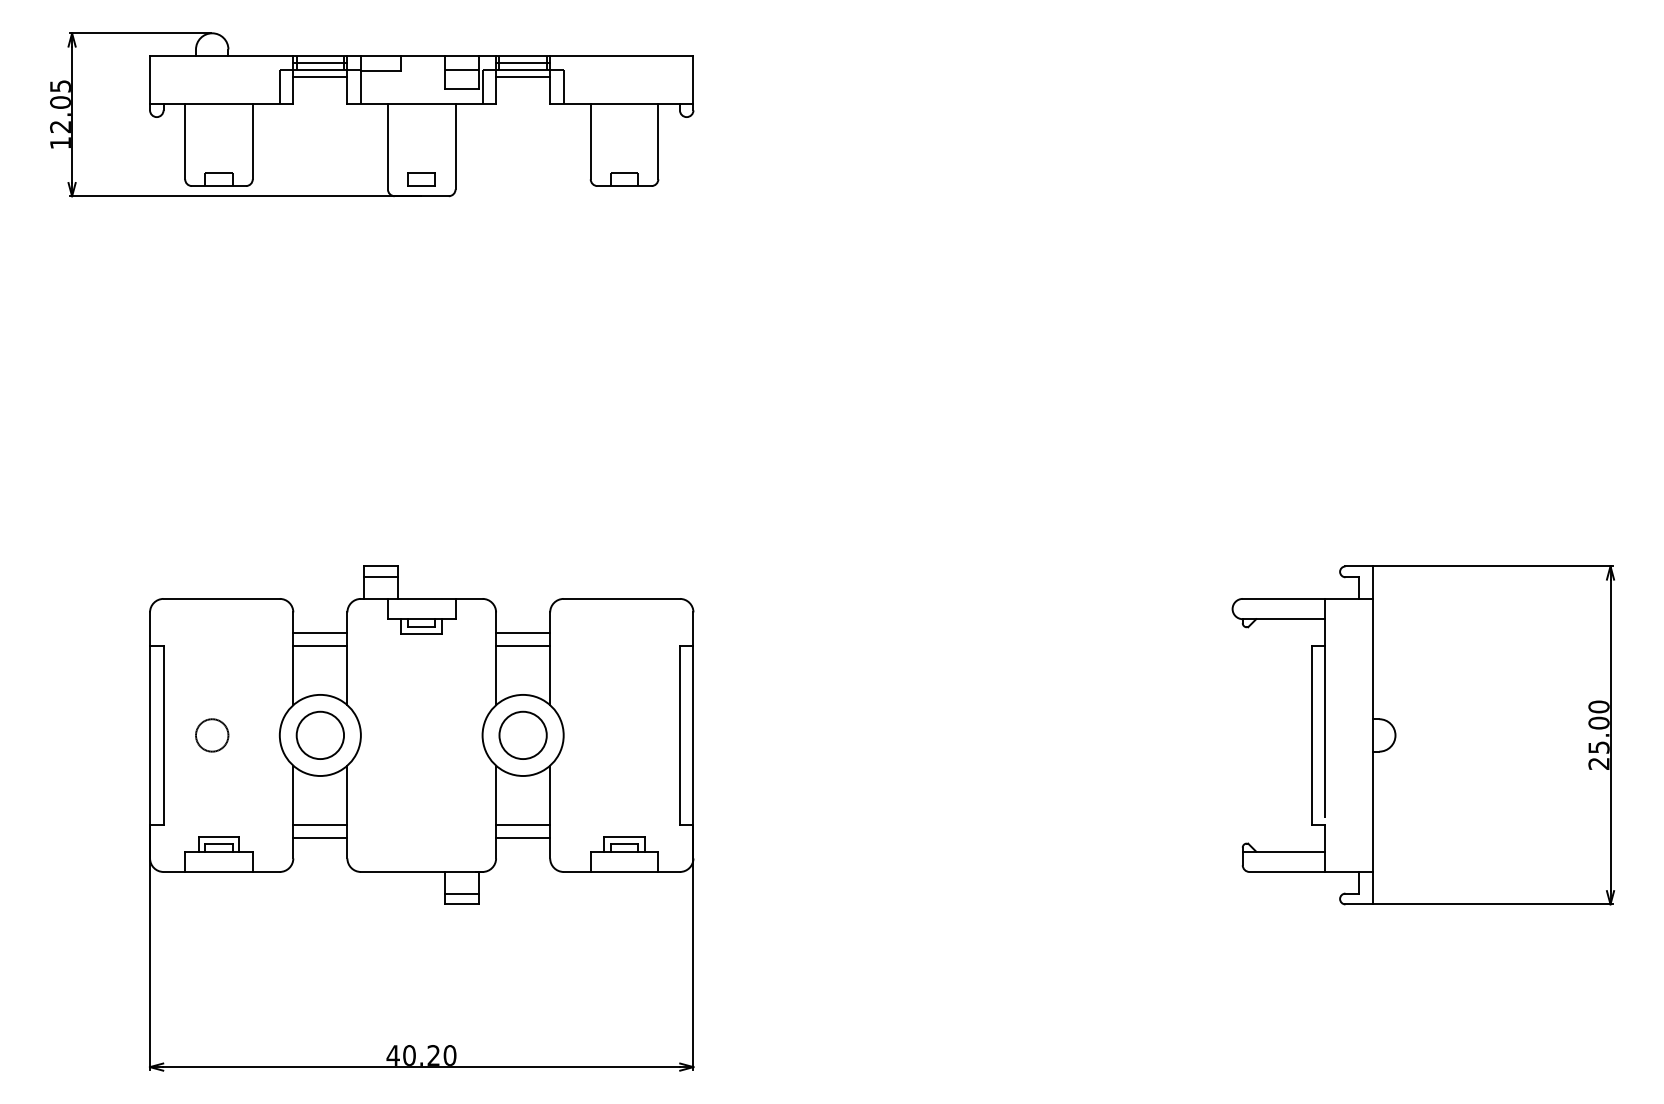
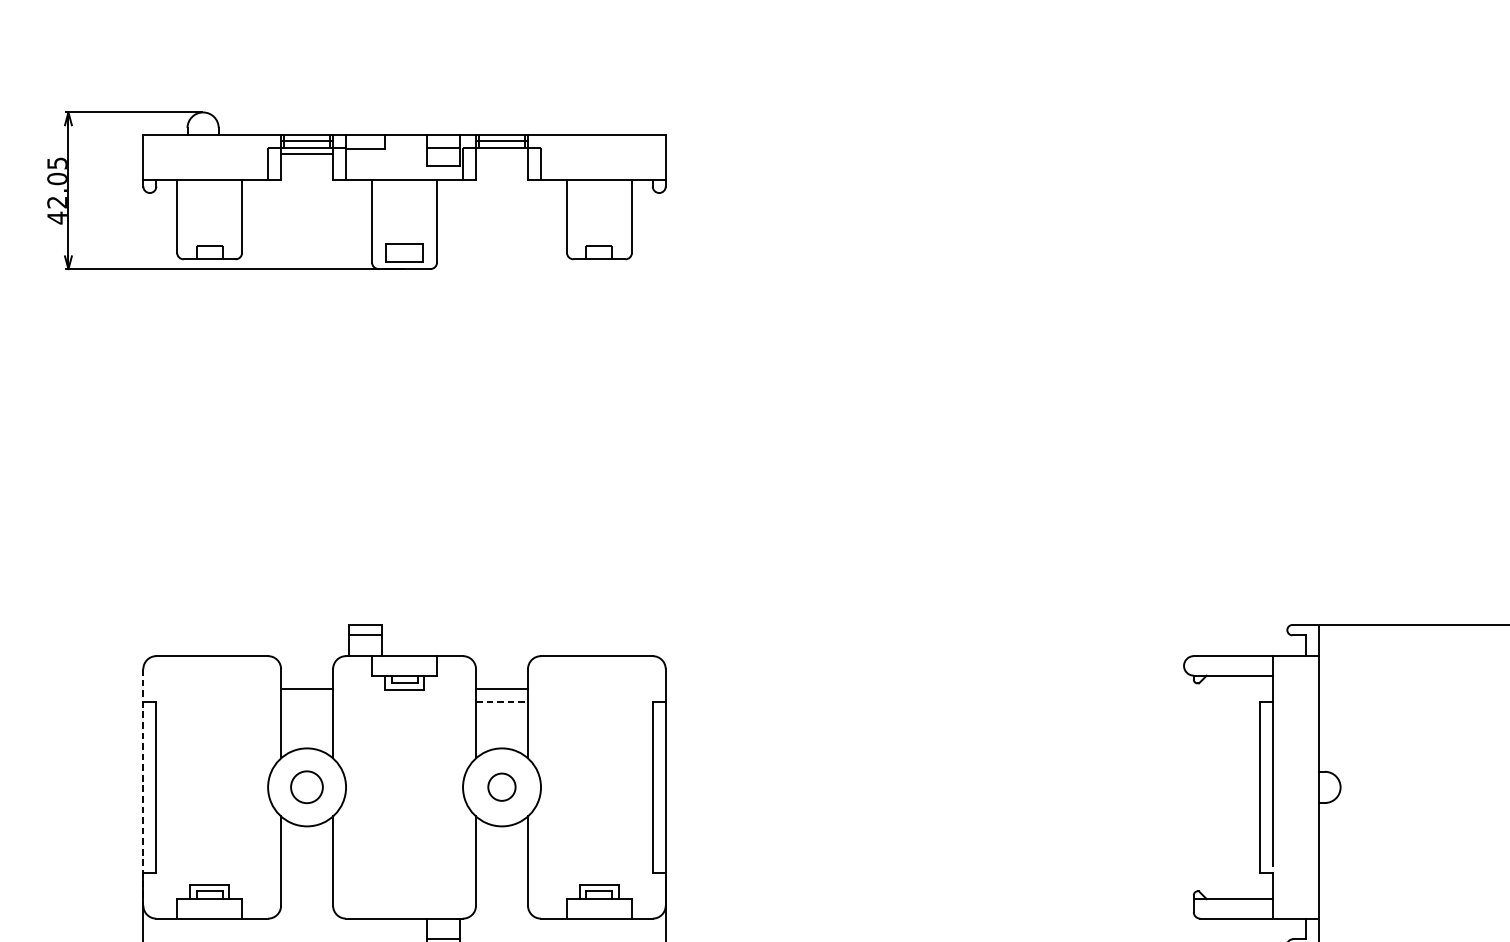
line: (523, 76) -> (502, 153), removed
text: (60, 142) -> (57, 217), 12.05 -> 42.05
part: (421, 179) -> (404, 252), size x1.4
line: (320, 646) -> (307, 701), removed
line: (523, 646) -> (502, 701), solid -> dashed
circle: (319, 734) -> (306, 786), size x0.7
circle: (522, 734) -> (501, 786), size x0.6
line: (150, 735) -> (143, 787), solid -> dashed
circle: (212, 735) -> (203, 787), removed
line: (320, 824) -> (307, 873), removed
line: (523, 824) -> (502, 873), removed
line: (320, 838) -> (307, 886), removed
line: (523, 838) -> (502, 886), removed

